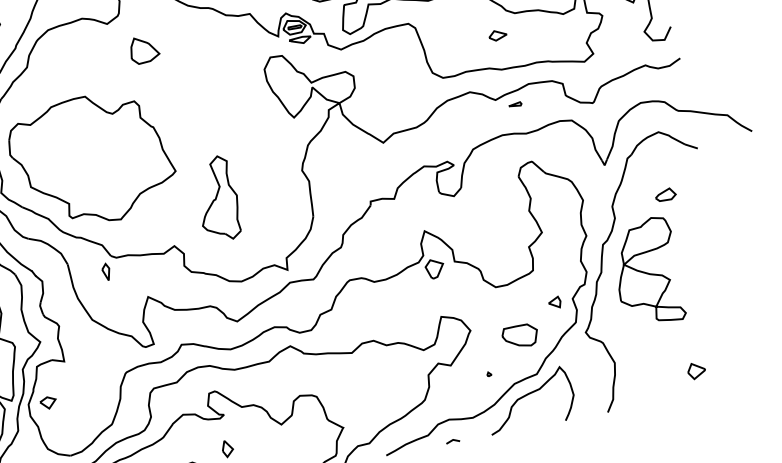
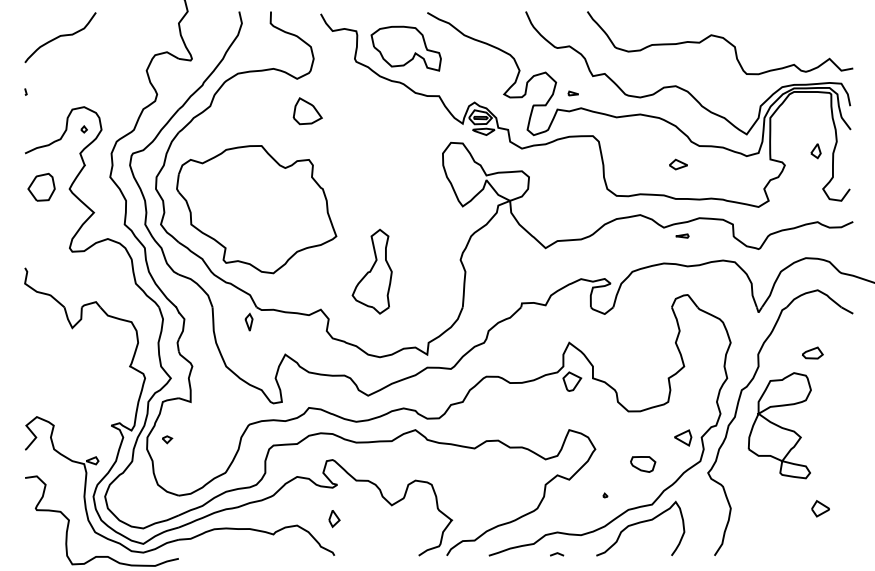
part: (144, 50) -> (307, 111), moved
part: (554, 302) -> (683, 437), size x1.4
part: (519, 336) -> (642, 464), size x0.7
part: (696, 370) -> (820, 508), moved
part: (48, 402) -> (167, 439), size x0.6

